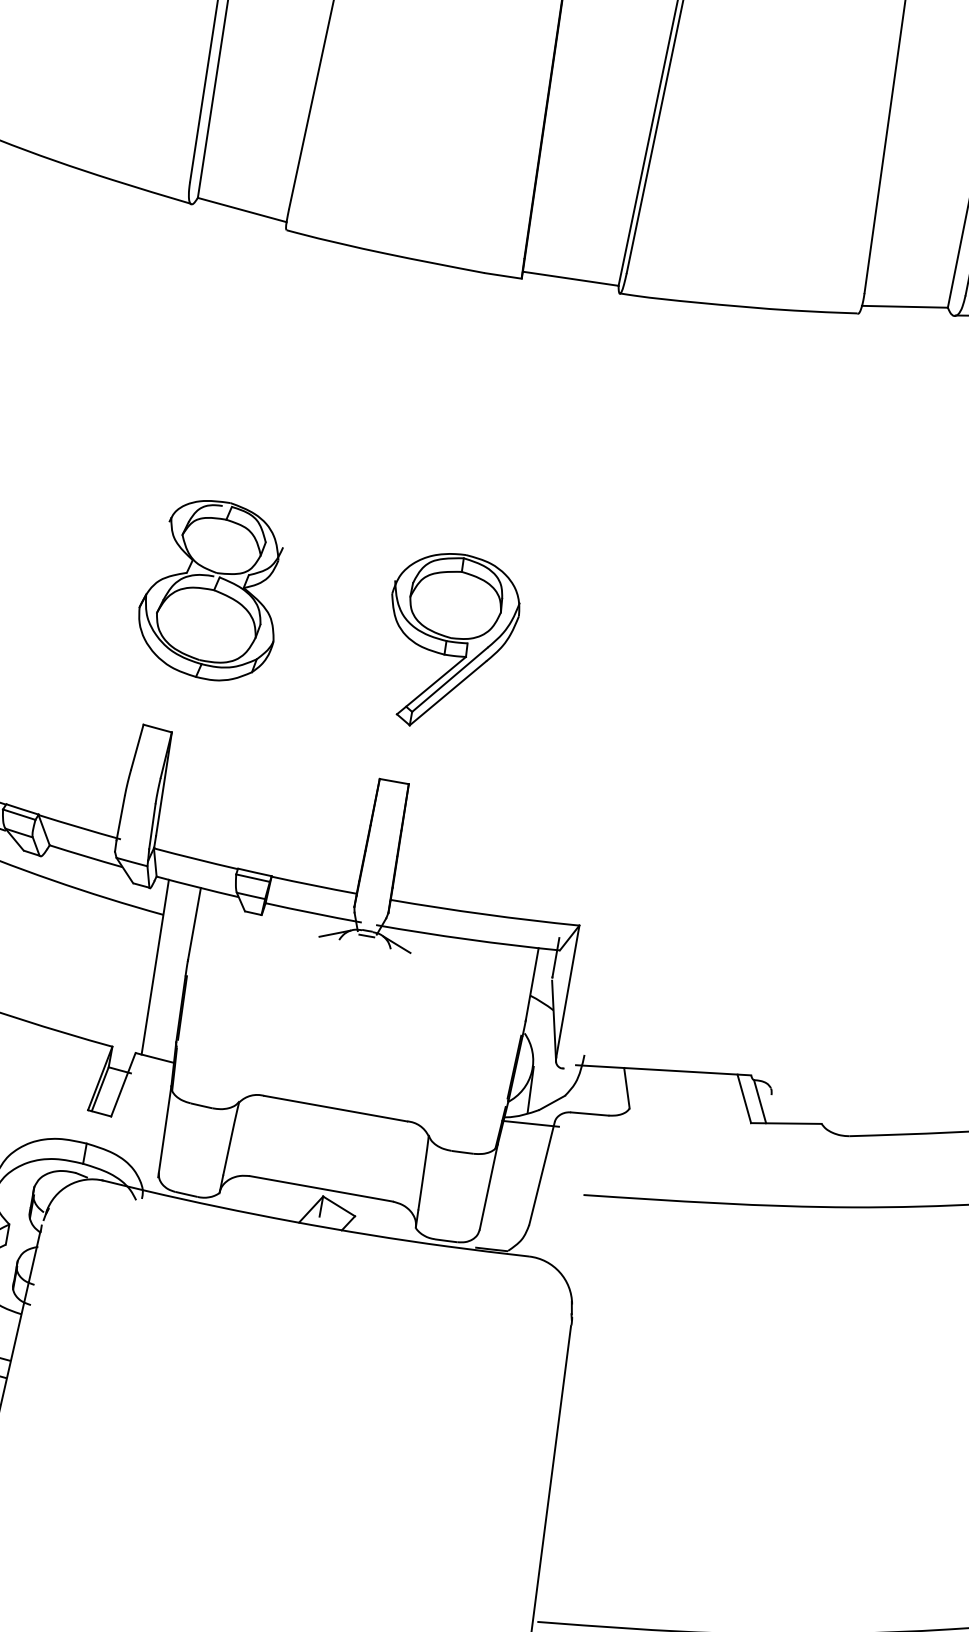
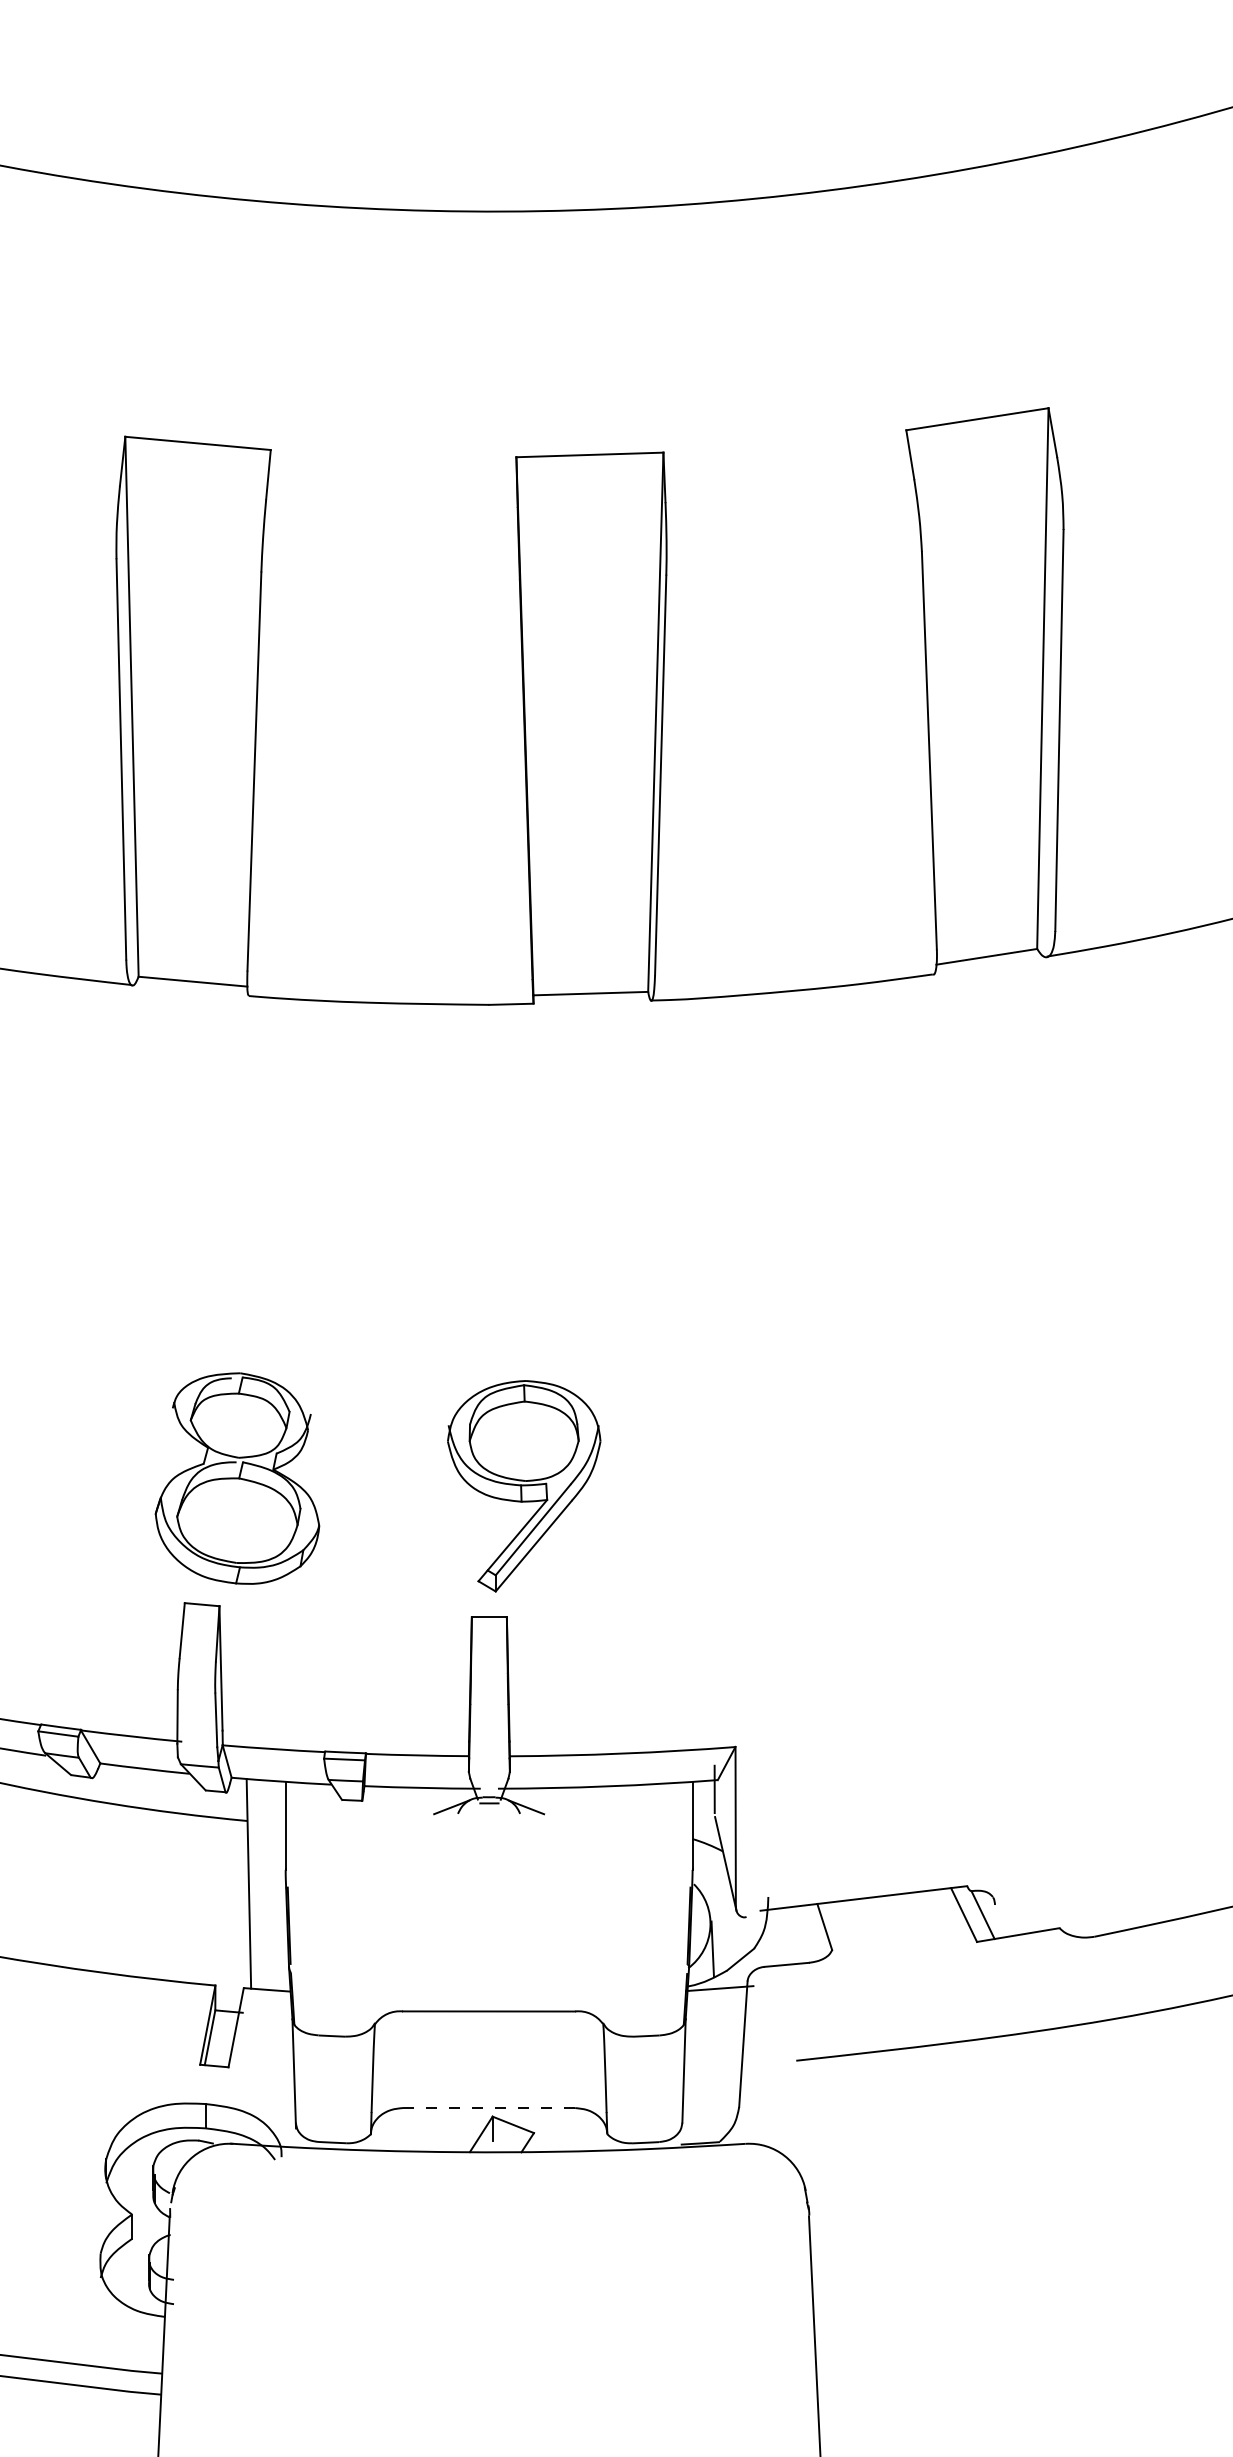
part: (212, 590) -> (237, 1478), moved
part: (449, 642) -> (524, 1486), moved
line: (321, 1189) -> (489, 2108), solid -> dashed

